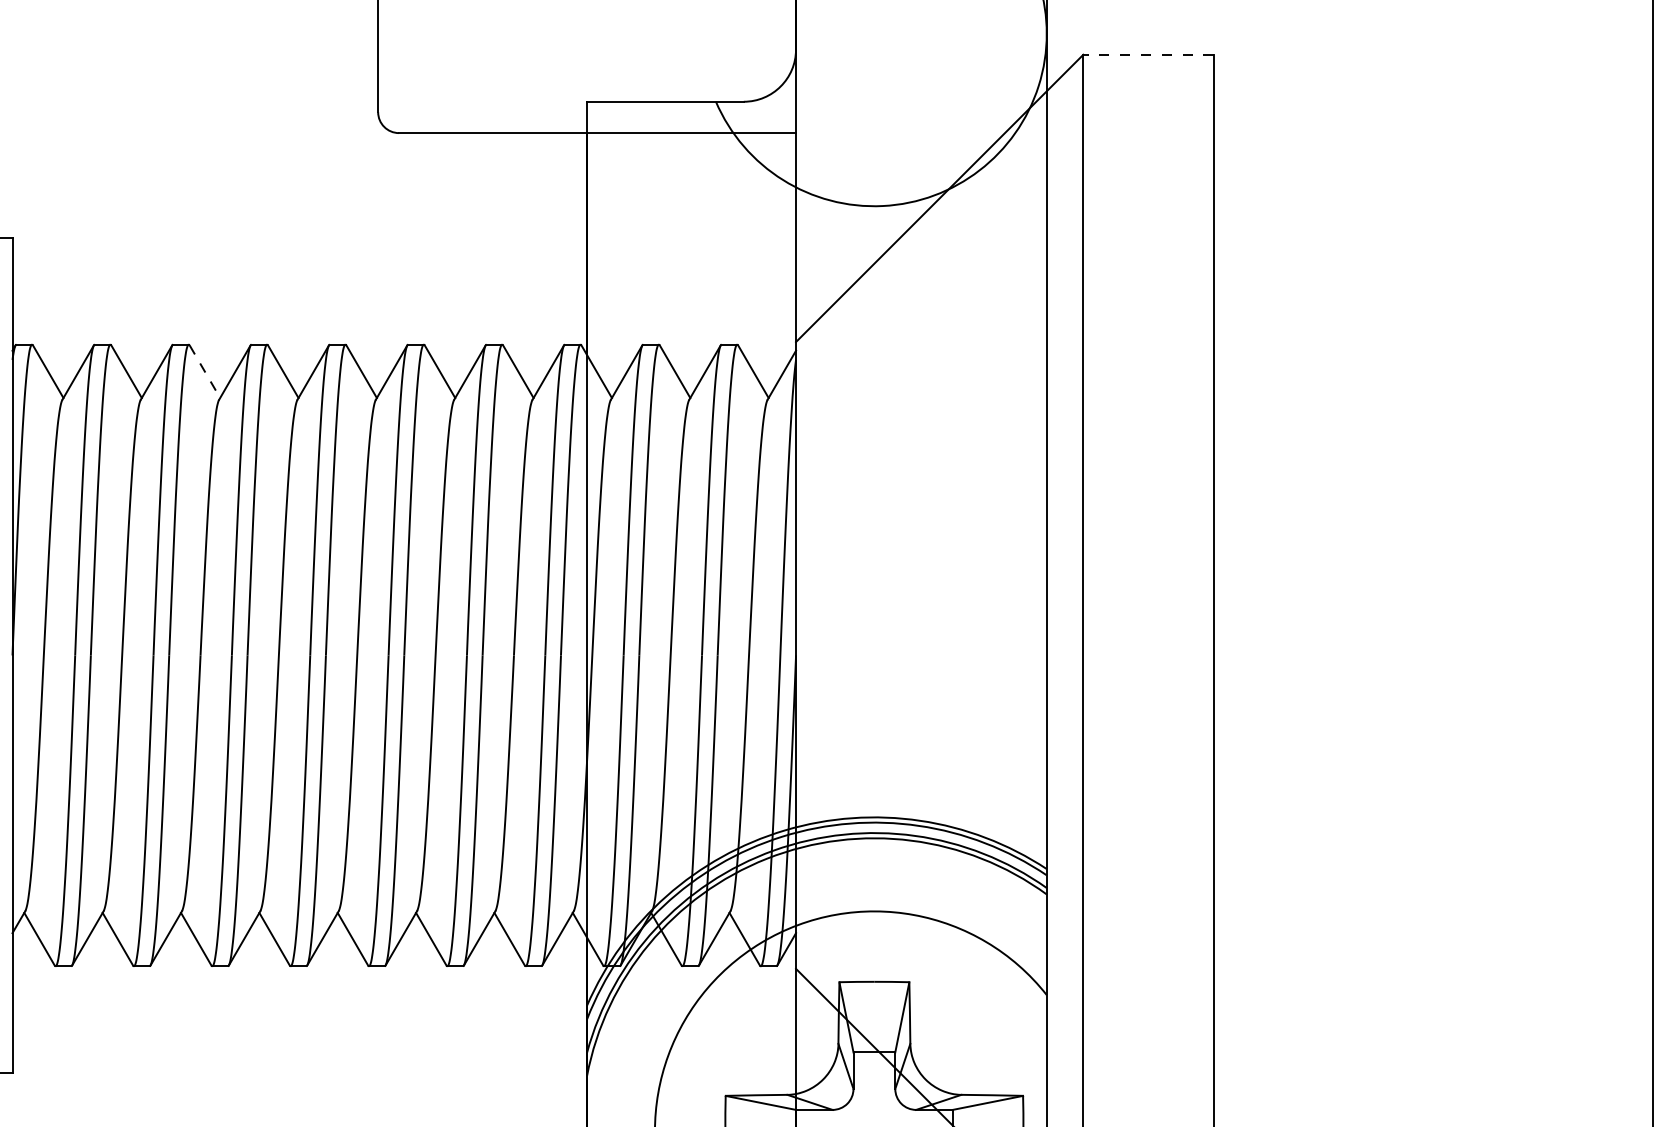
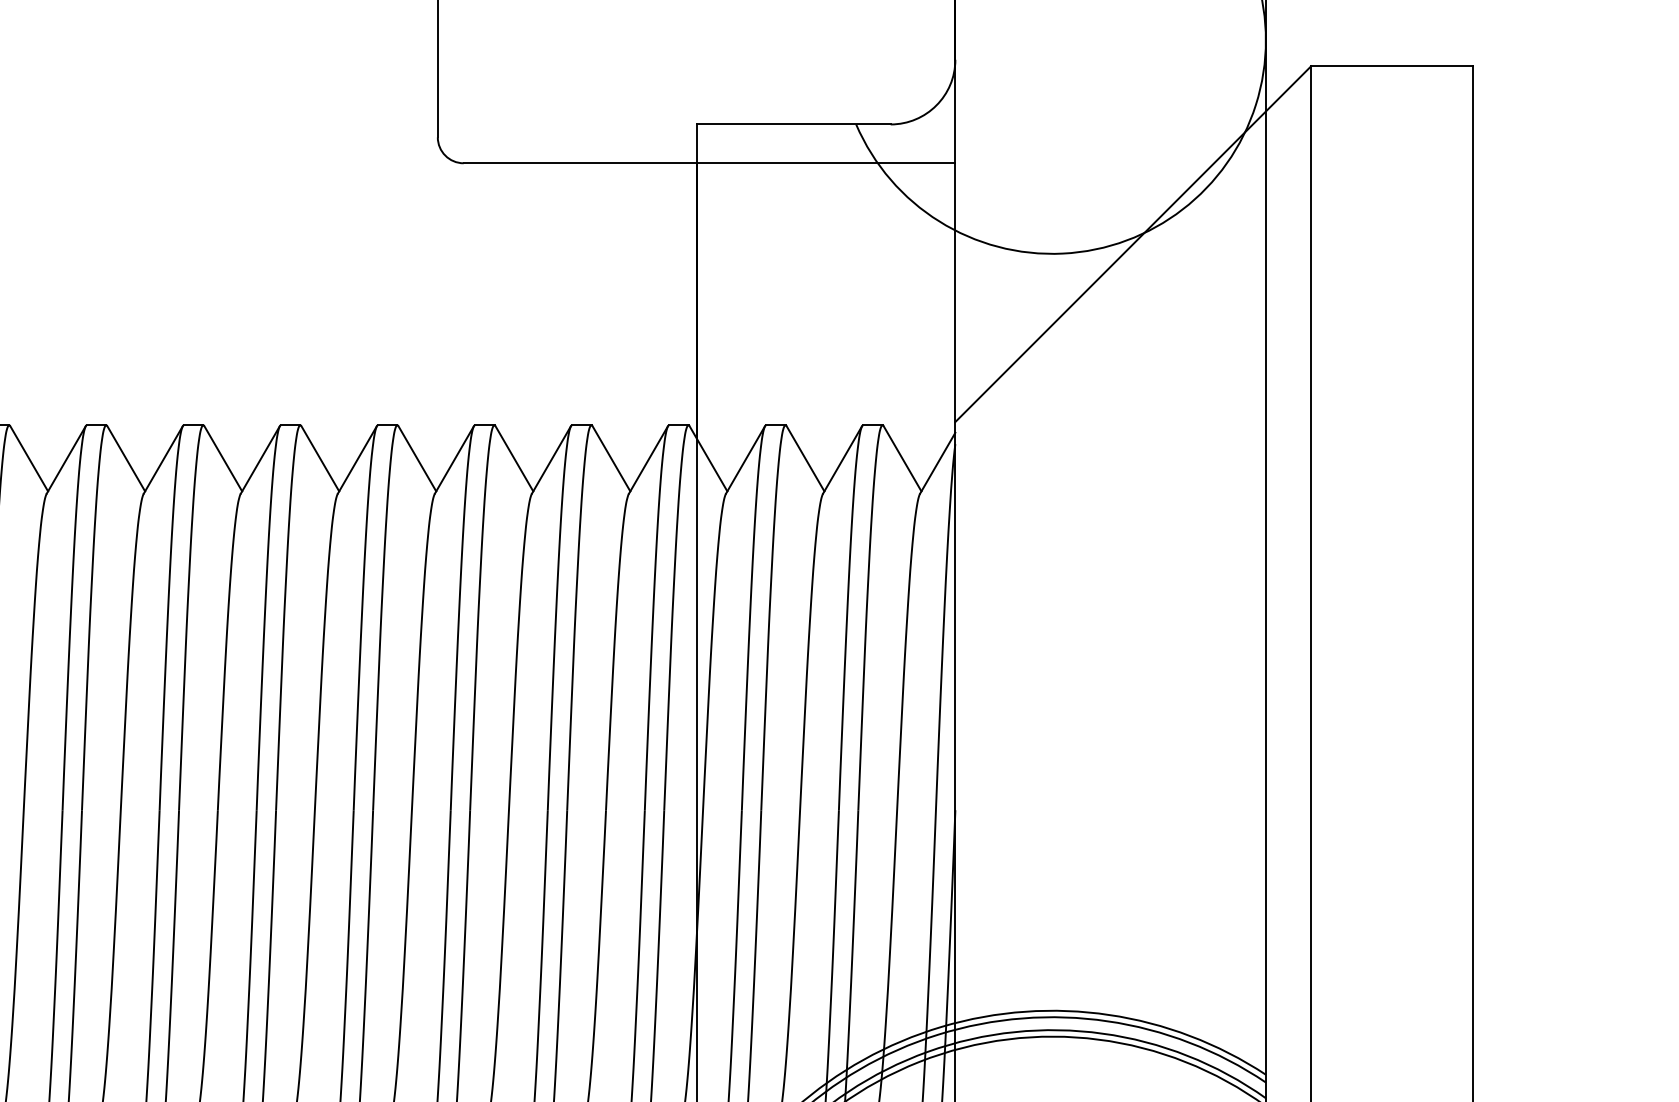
line: (1148, 54) -> (1391, 65), dashed -> solid
line: (205, 372) -> (223, 459), dashed -> solid

